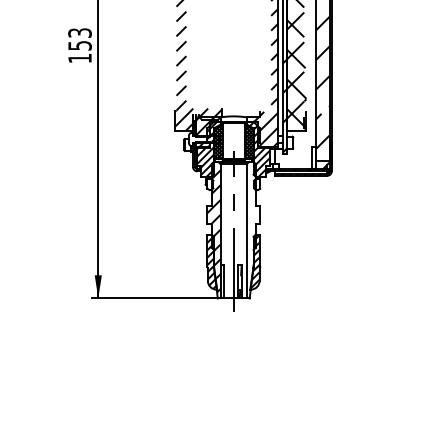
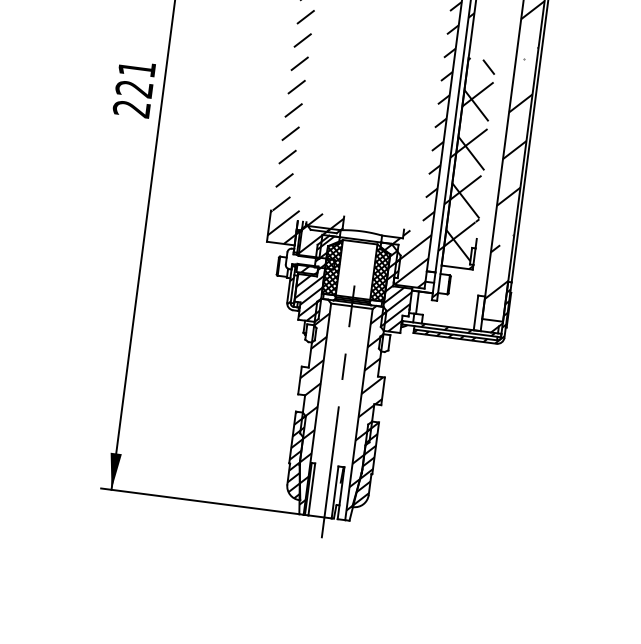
text: (79, 45) -> (133, 88), 153 -> 221
hatch: (253, 228) -> (369, 411), added

